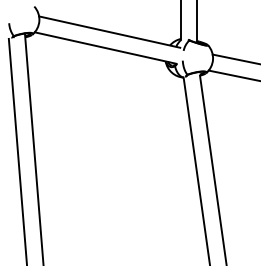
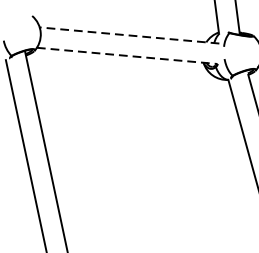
line: (109, 32) -> (129, 36), solid -> dashed
line: (105, 48) -> (127, 56), solid -> dashed

